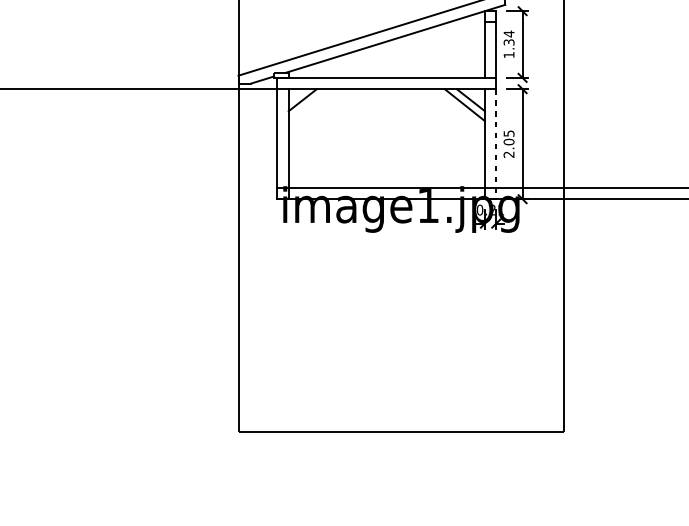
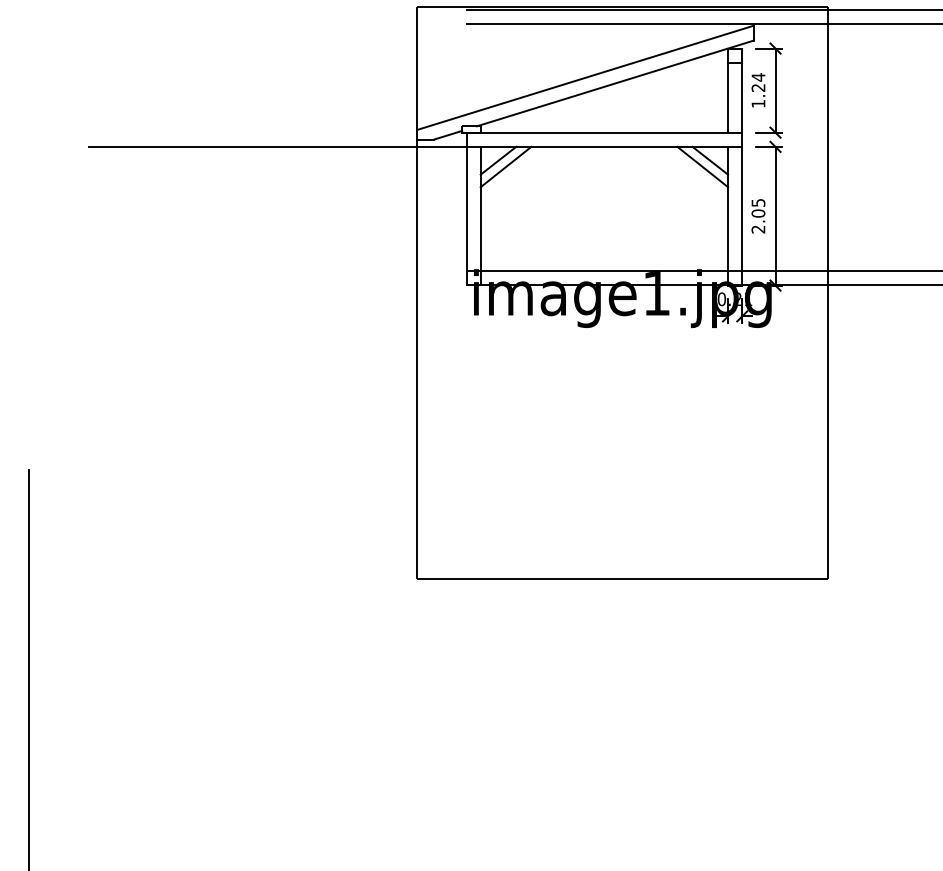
text: (509, 42) -> (758, 87), 1.34 -> 1.24
line: (308, 104) -> (505, 166), added
line: (496, 144) -> (742, 216), dashed -> solid

